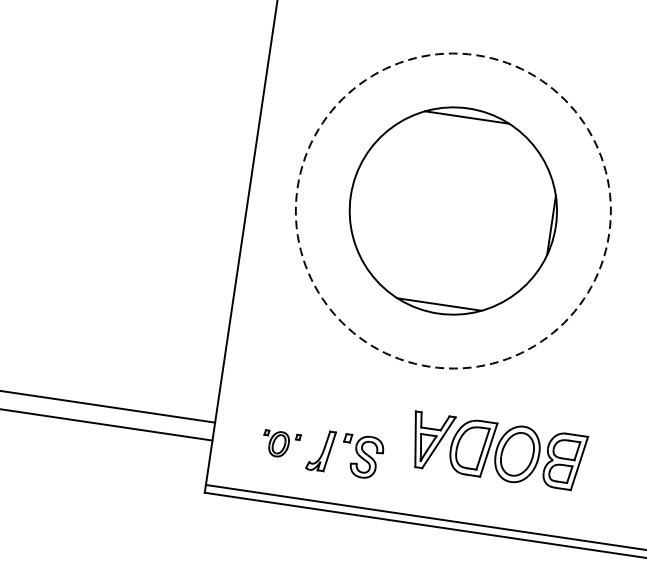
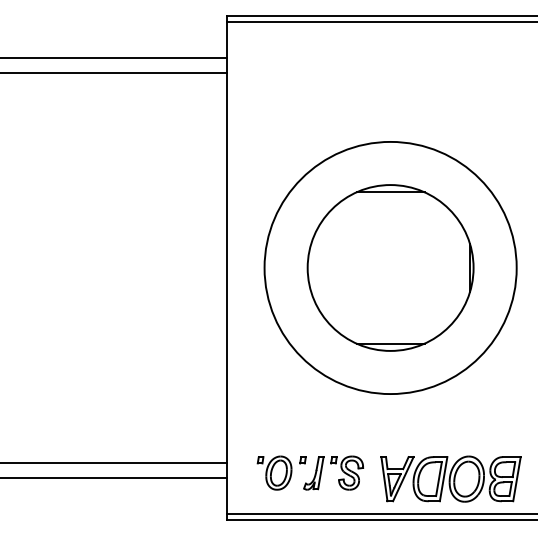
circle: (453, 210) -> (390, 267), dashed -> solid
part: (281, 443) -> (281, 472), size x1.67
part: (497, 450) -> (450, 478), moved

